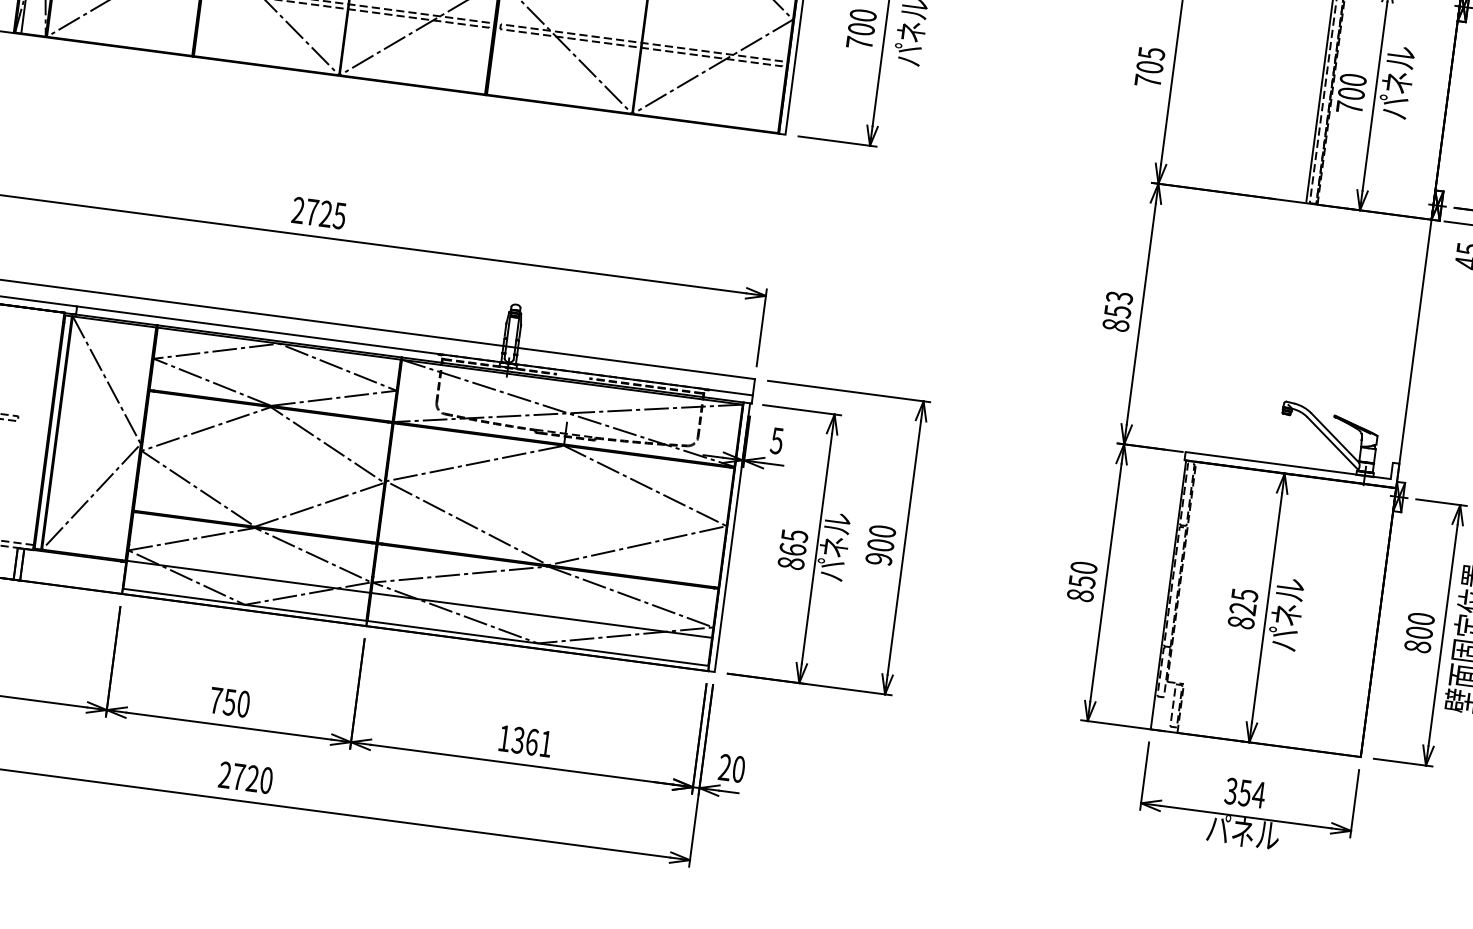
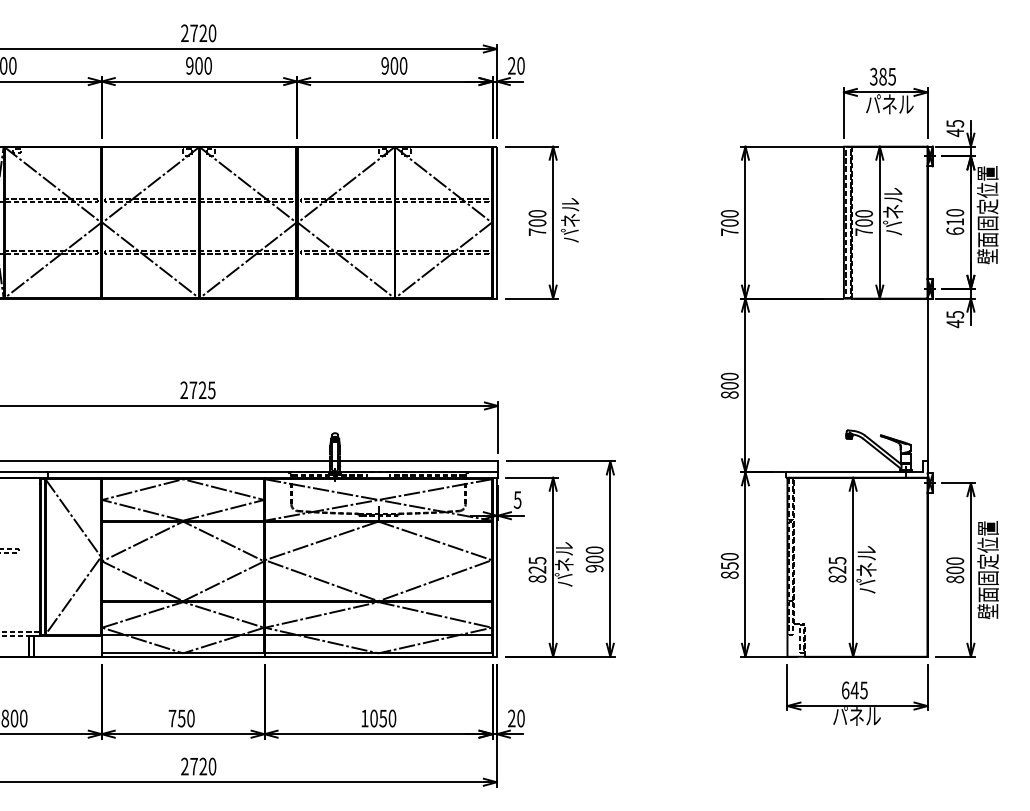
text: (1151, 52) -> (729, 213), 705 -> 700
text: (1118, 303) -> (729, 380), 853 -> 800
text: (793, 549) -> (537, 569), 865 -> 825
text: (532, 742) -> (383, 718), 1361 -> 1050
text: (1244, 793) -> (854, 690), 354 -> 645

